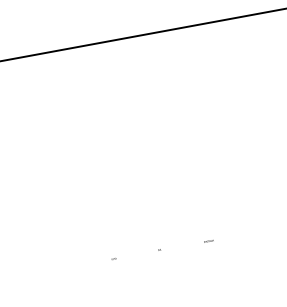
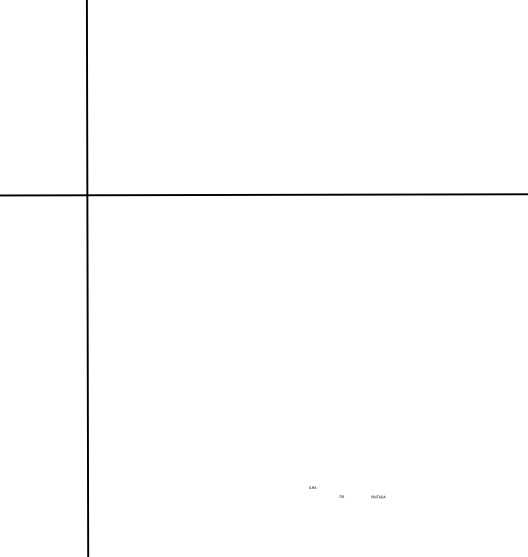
text: (208, 240) -> (378, 496), moved
text: (114, 258) -> (312, 487), moved

